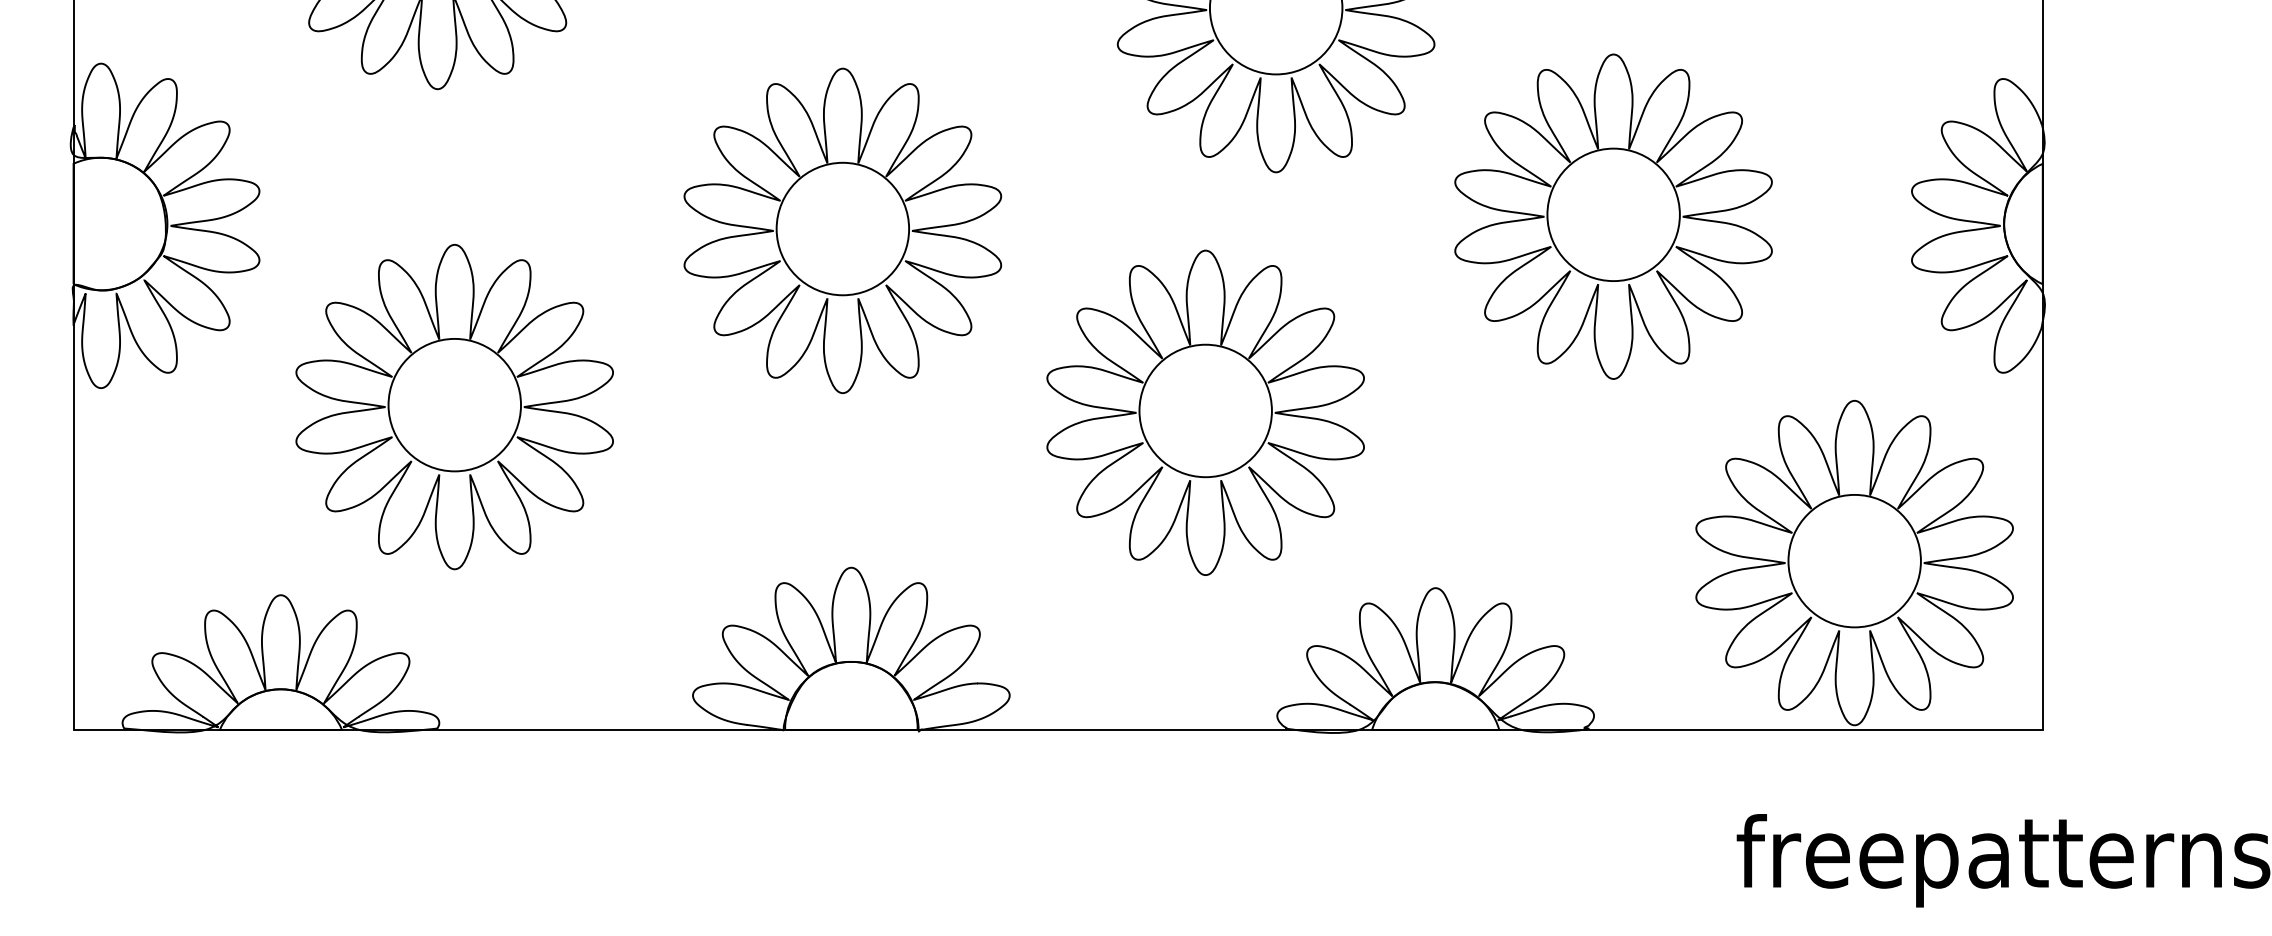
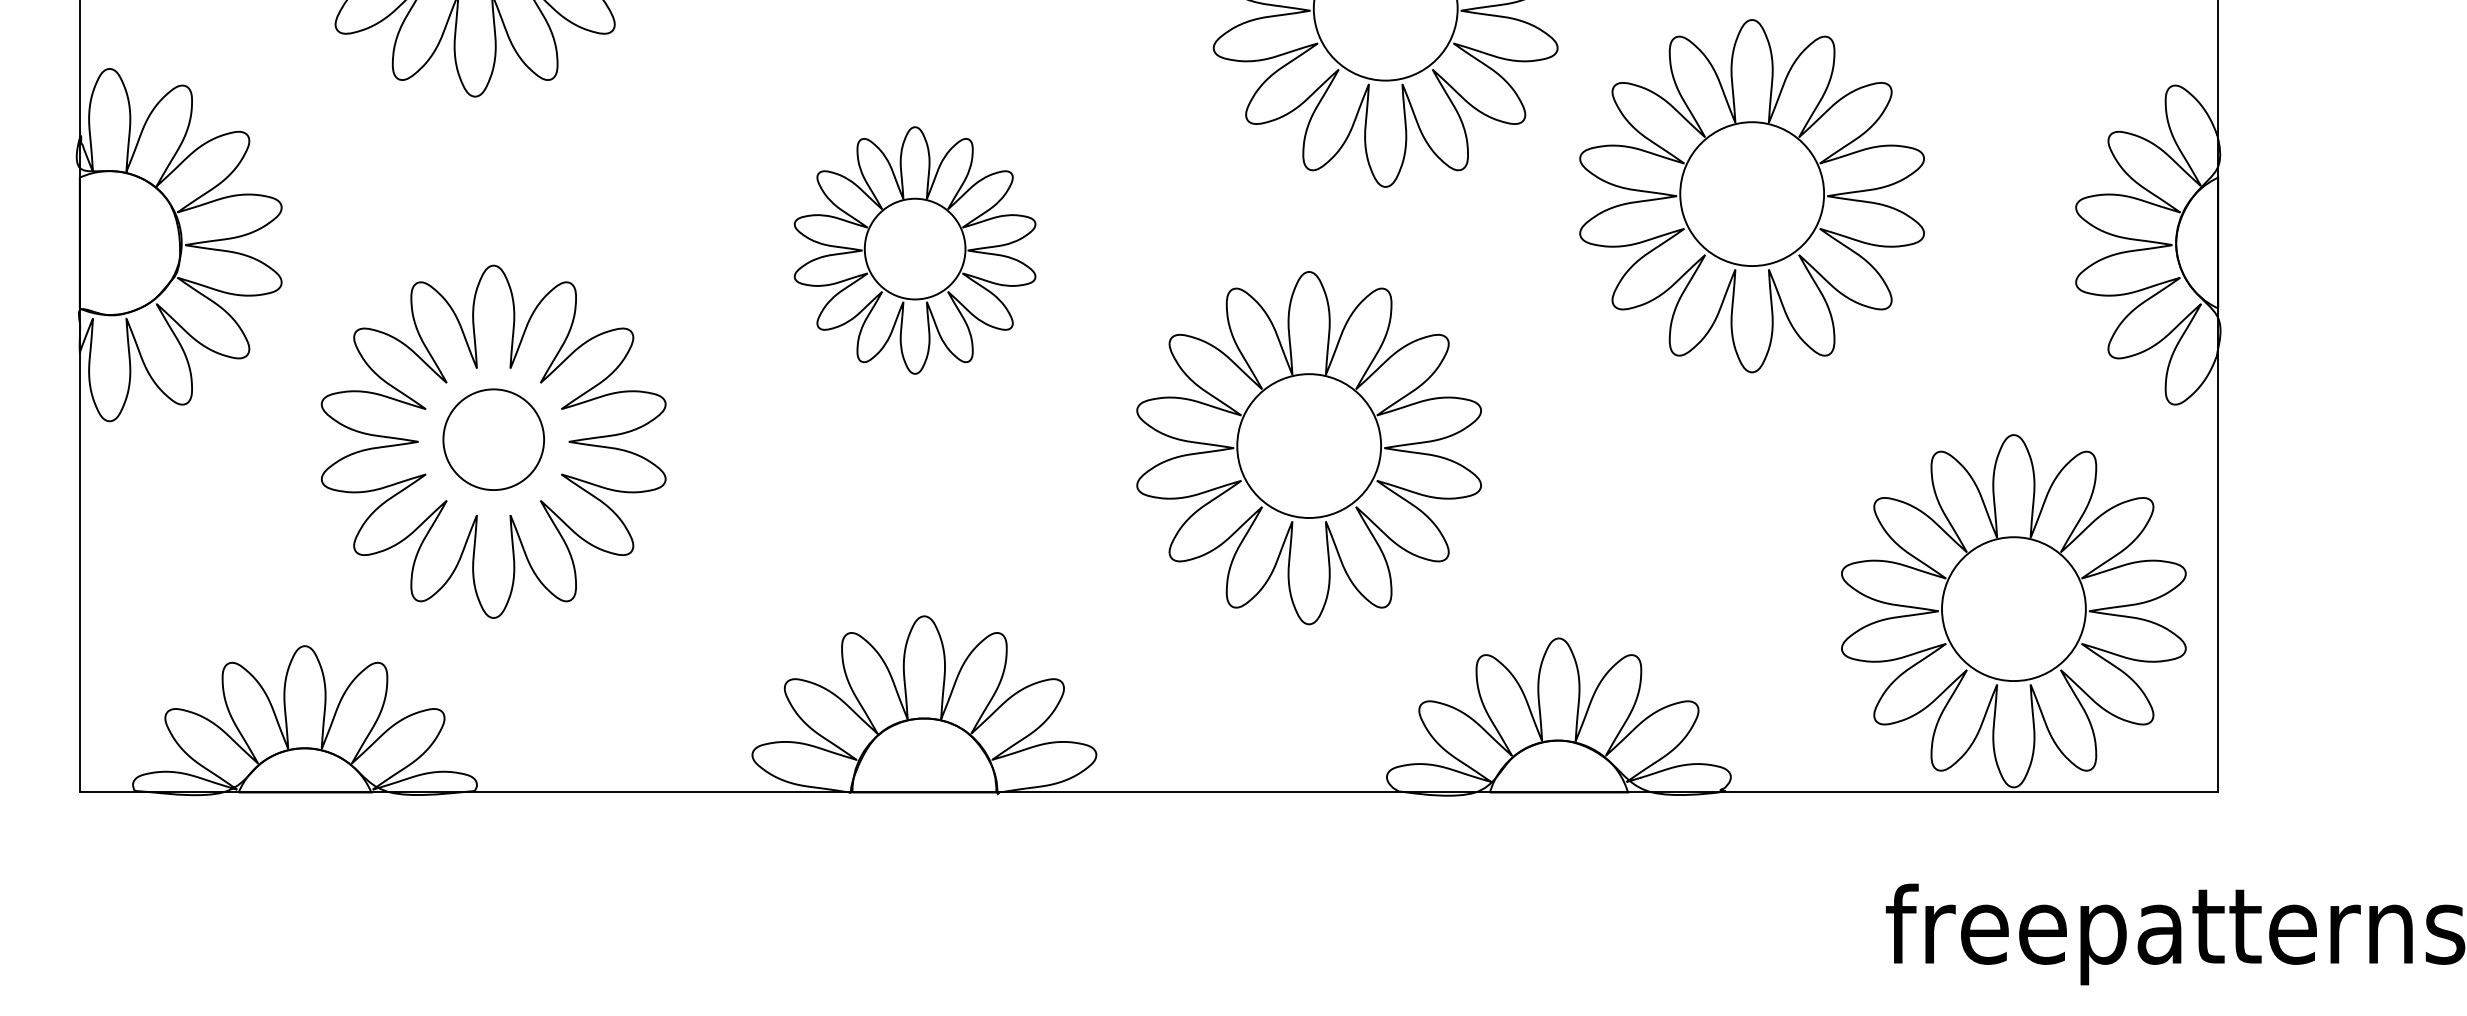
part: (1613, 217) -> (1751, 196), moved
part: (842, 230) -> (914, 250), size x0.7
circle: (454, 404) -> (493, 439), size x0.7

